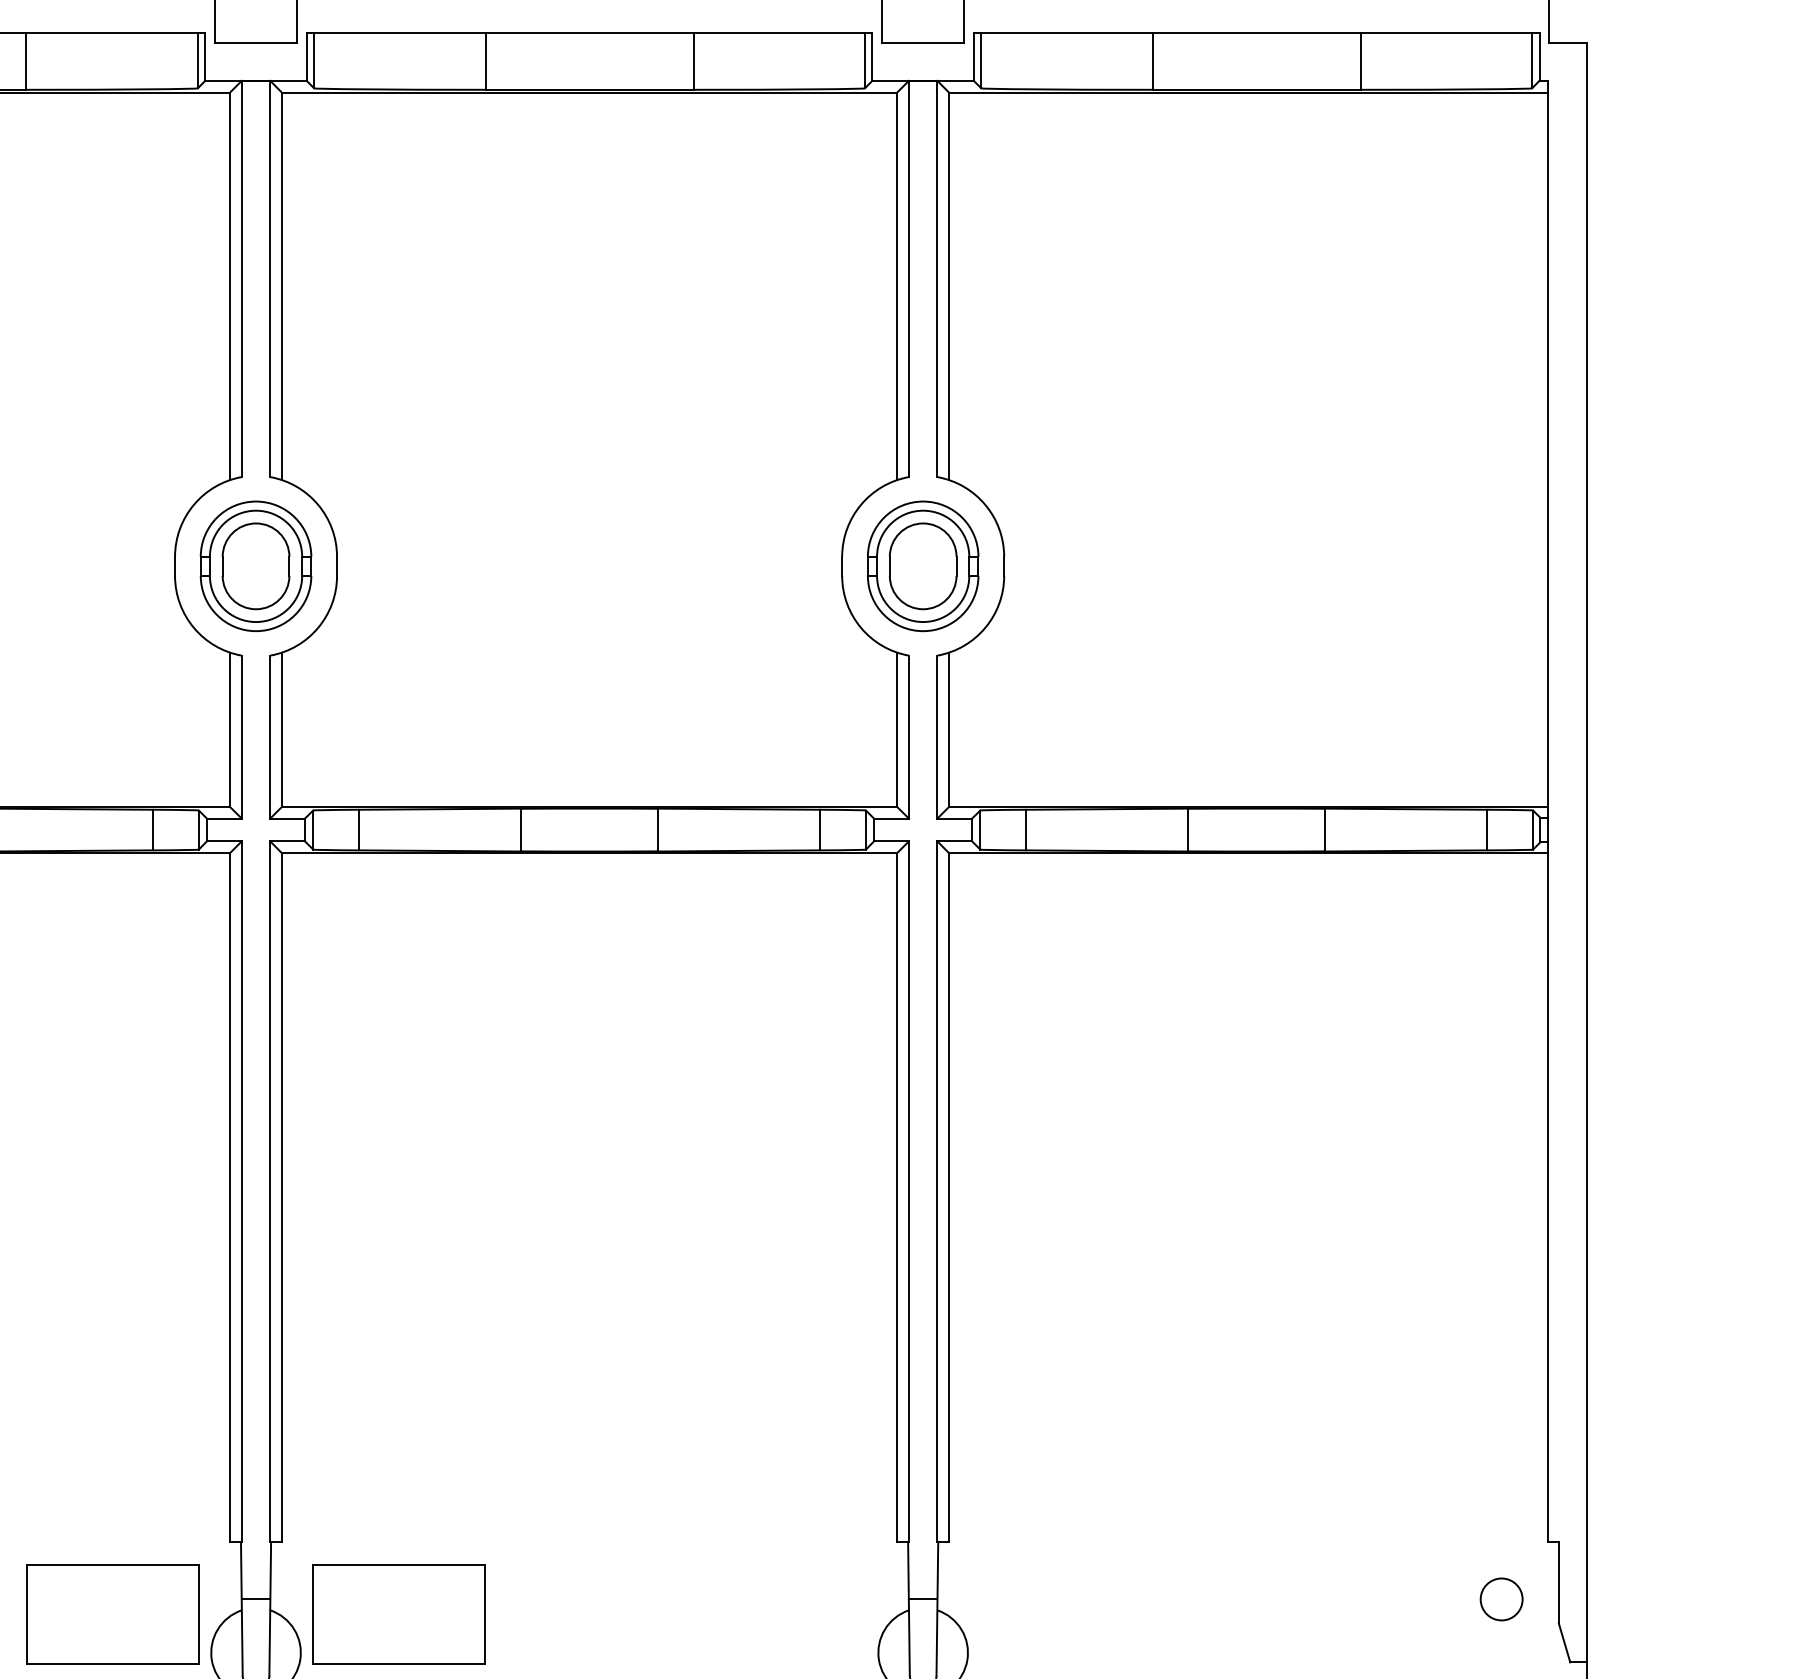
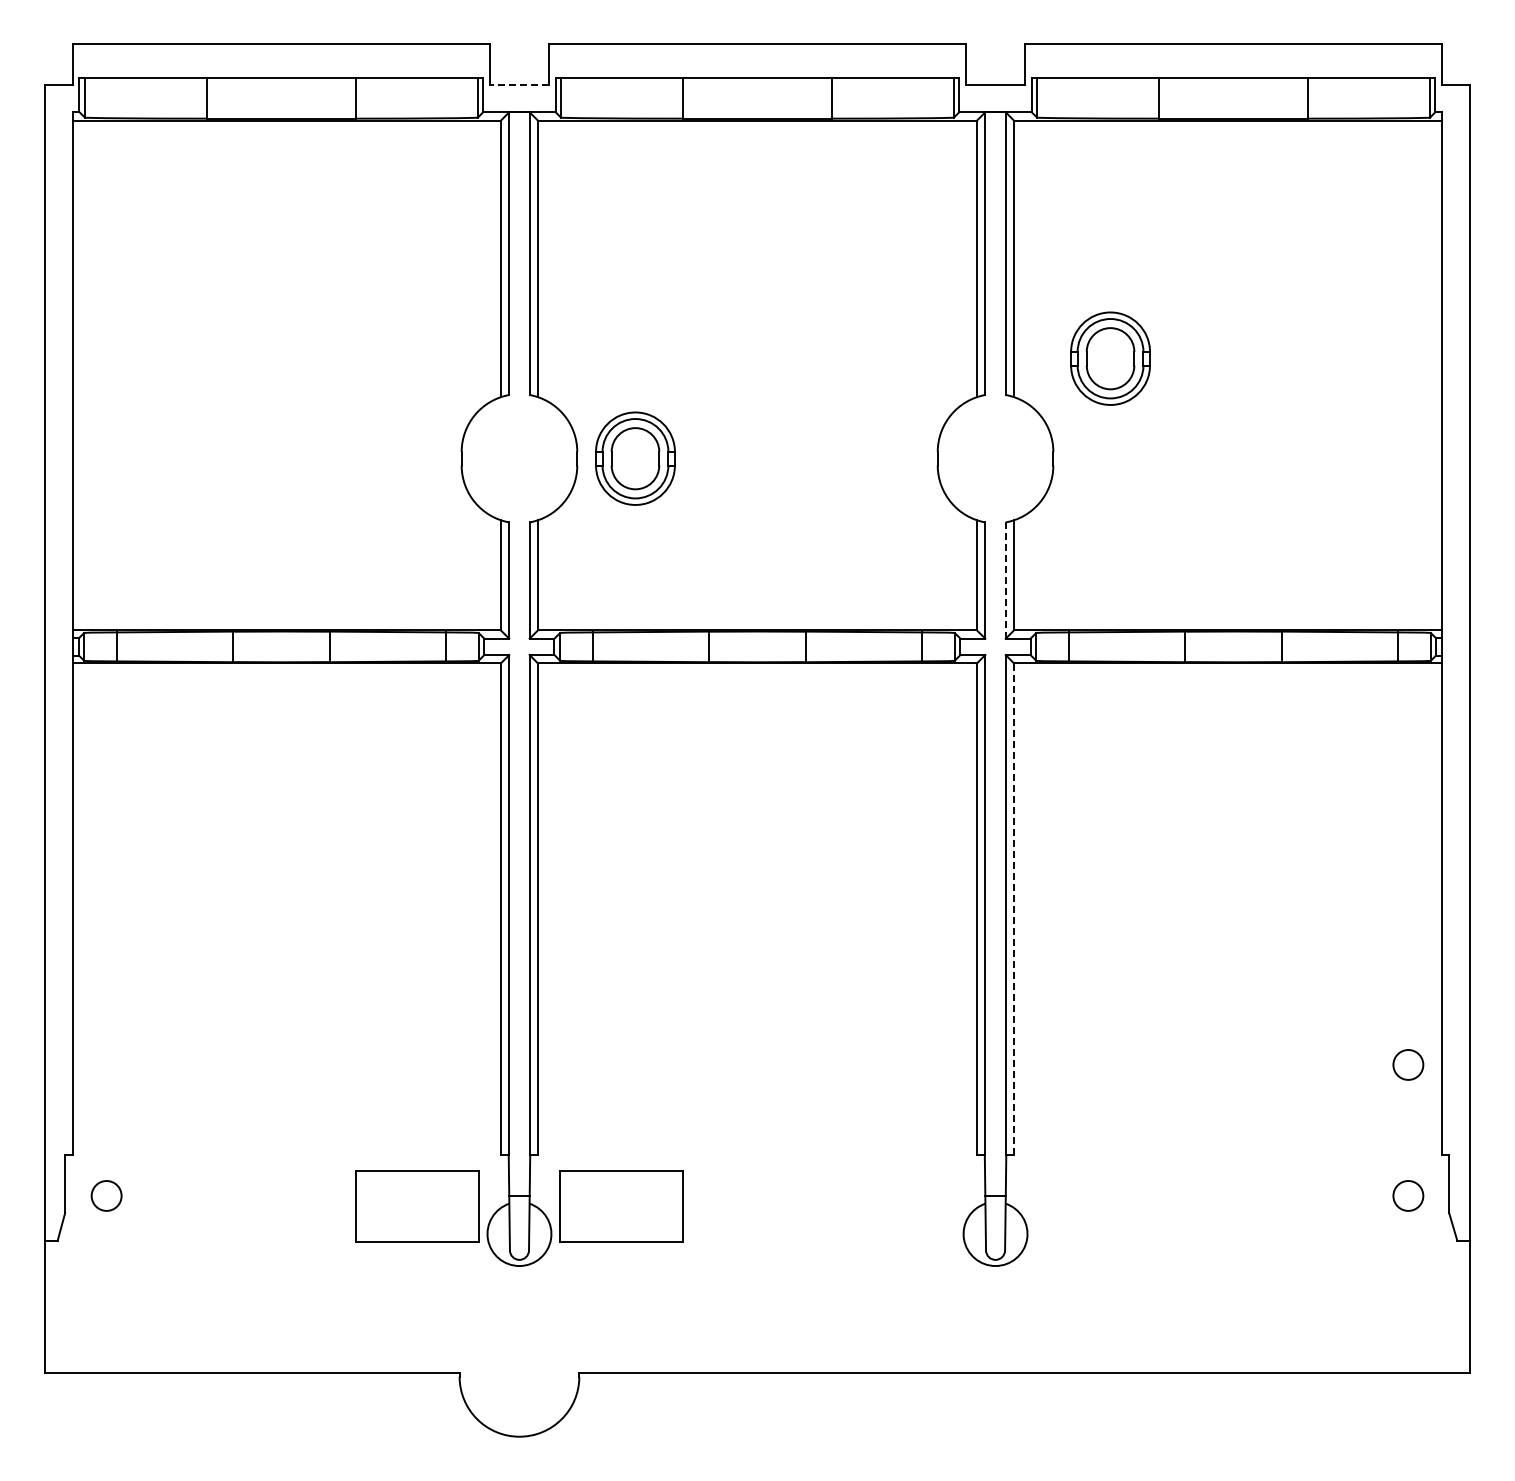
line: (254, 43) -> (518, 85), solid -> dashed
part: (256, 566) -> (635, 458), moved
part: (923, 566) -> (1110, 358), moved
line: (937, 738) -> (1005, 581), solid -> dashed
line: (949, 1198) -> (1014, 909), solid -> dashed
circle: (1501, 1415) -> (1408, 1064), added

